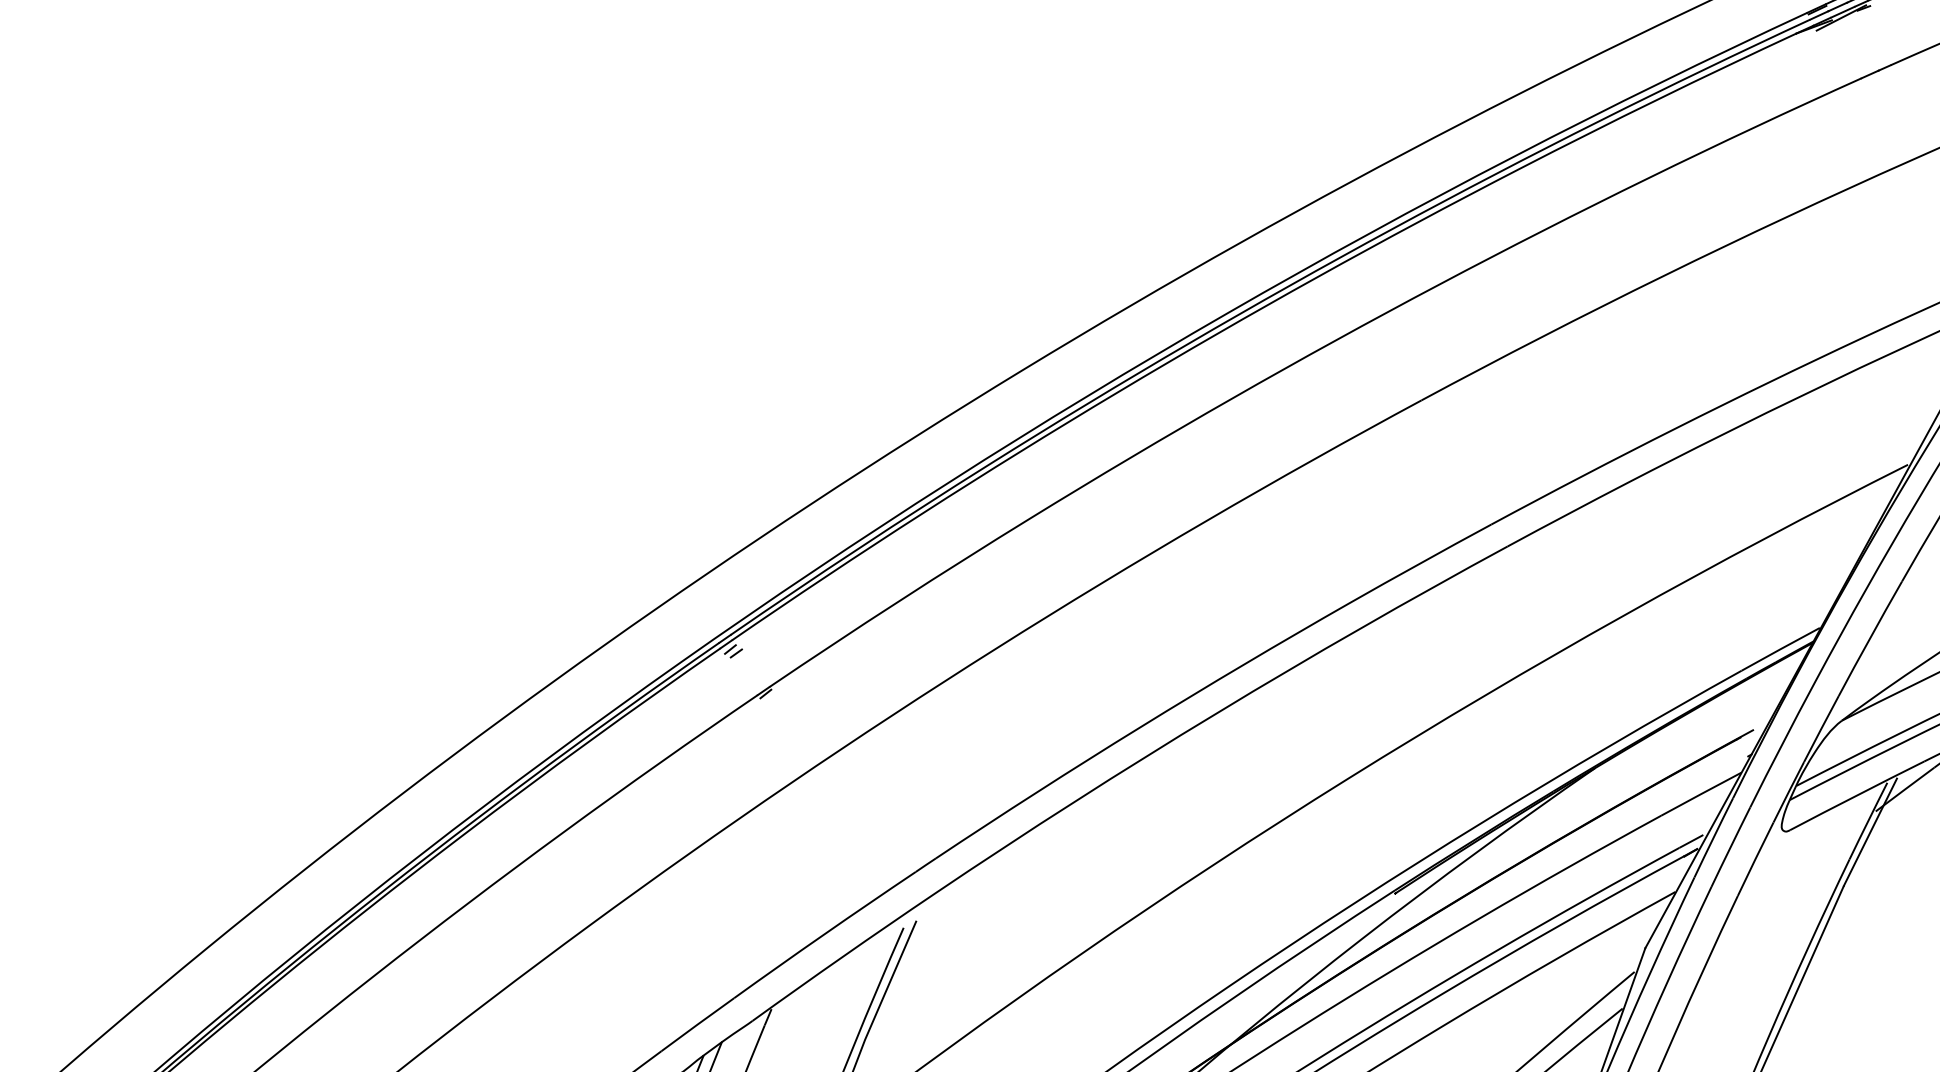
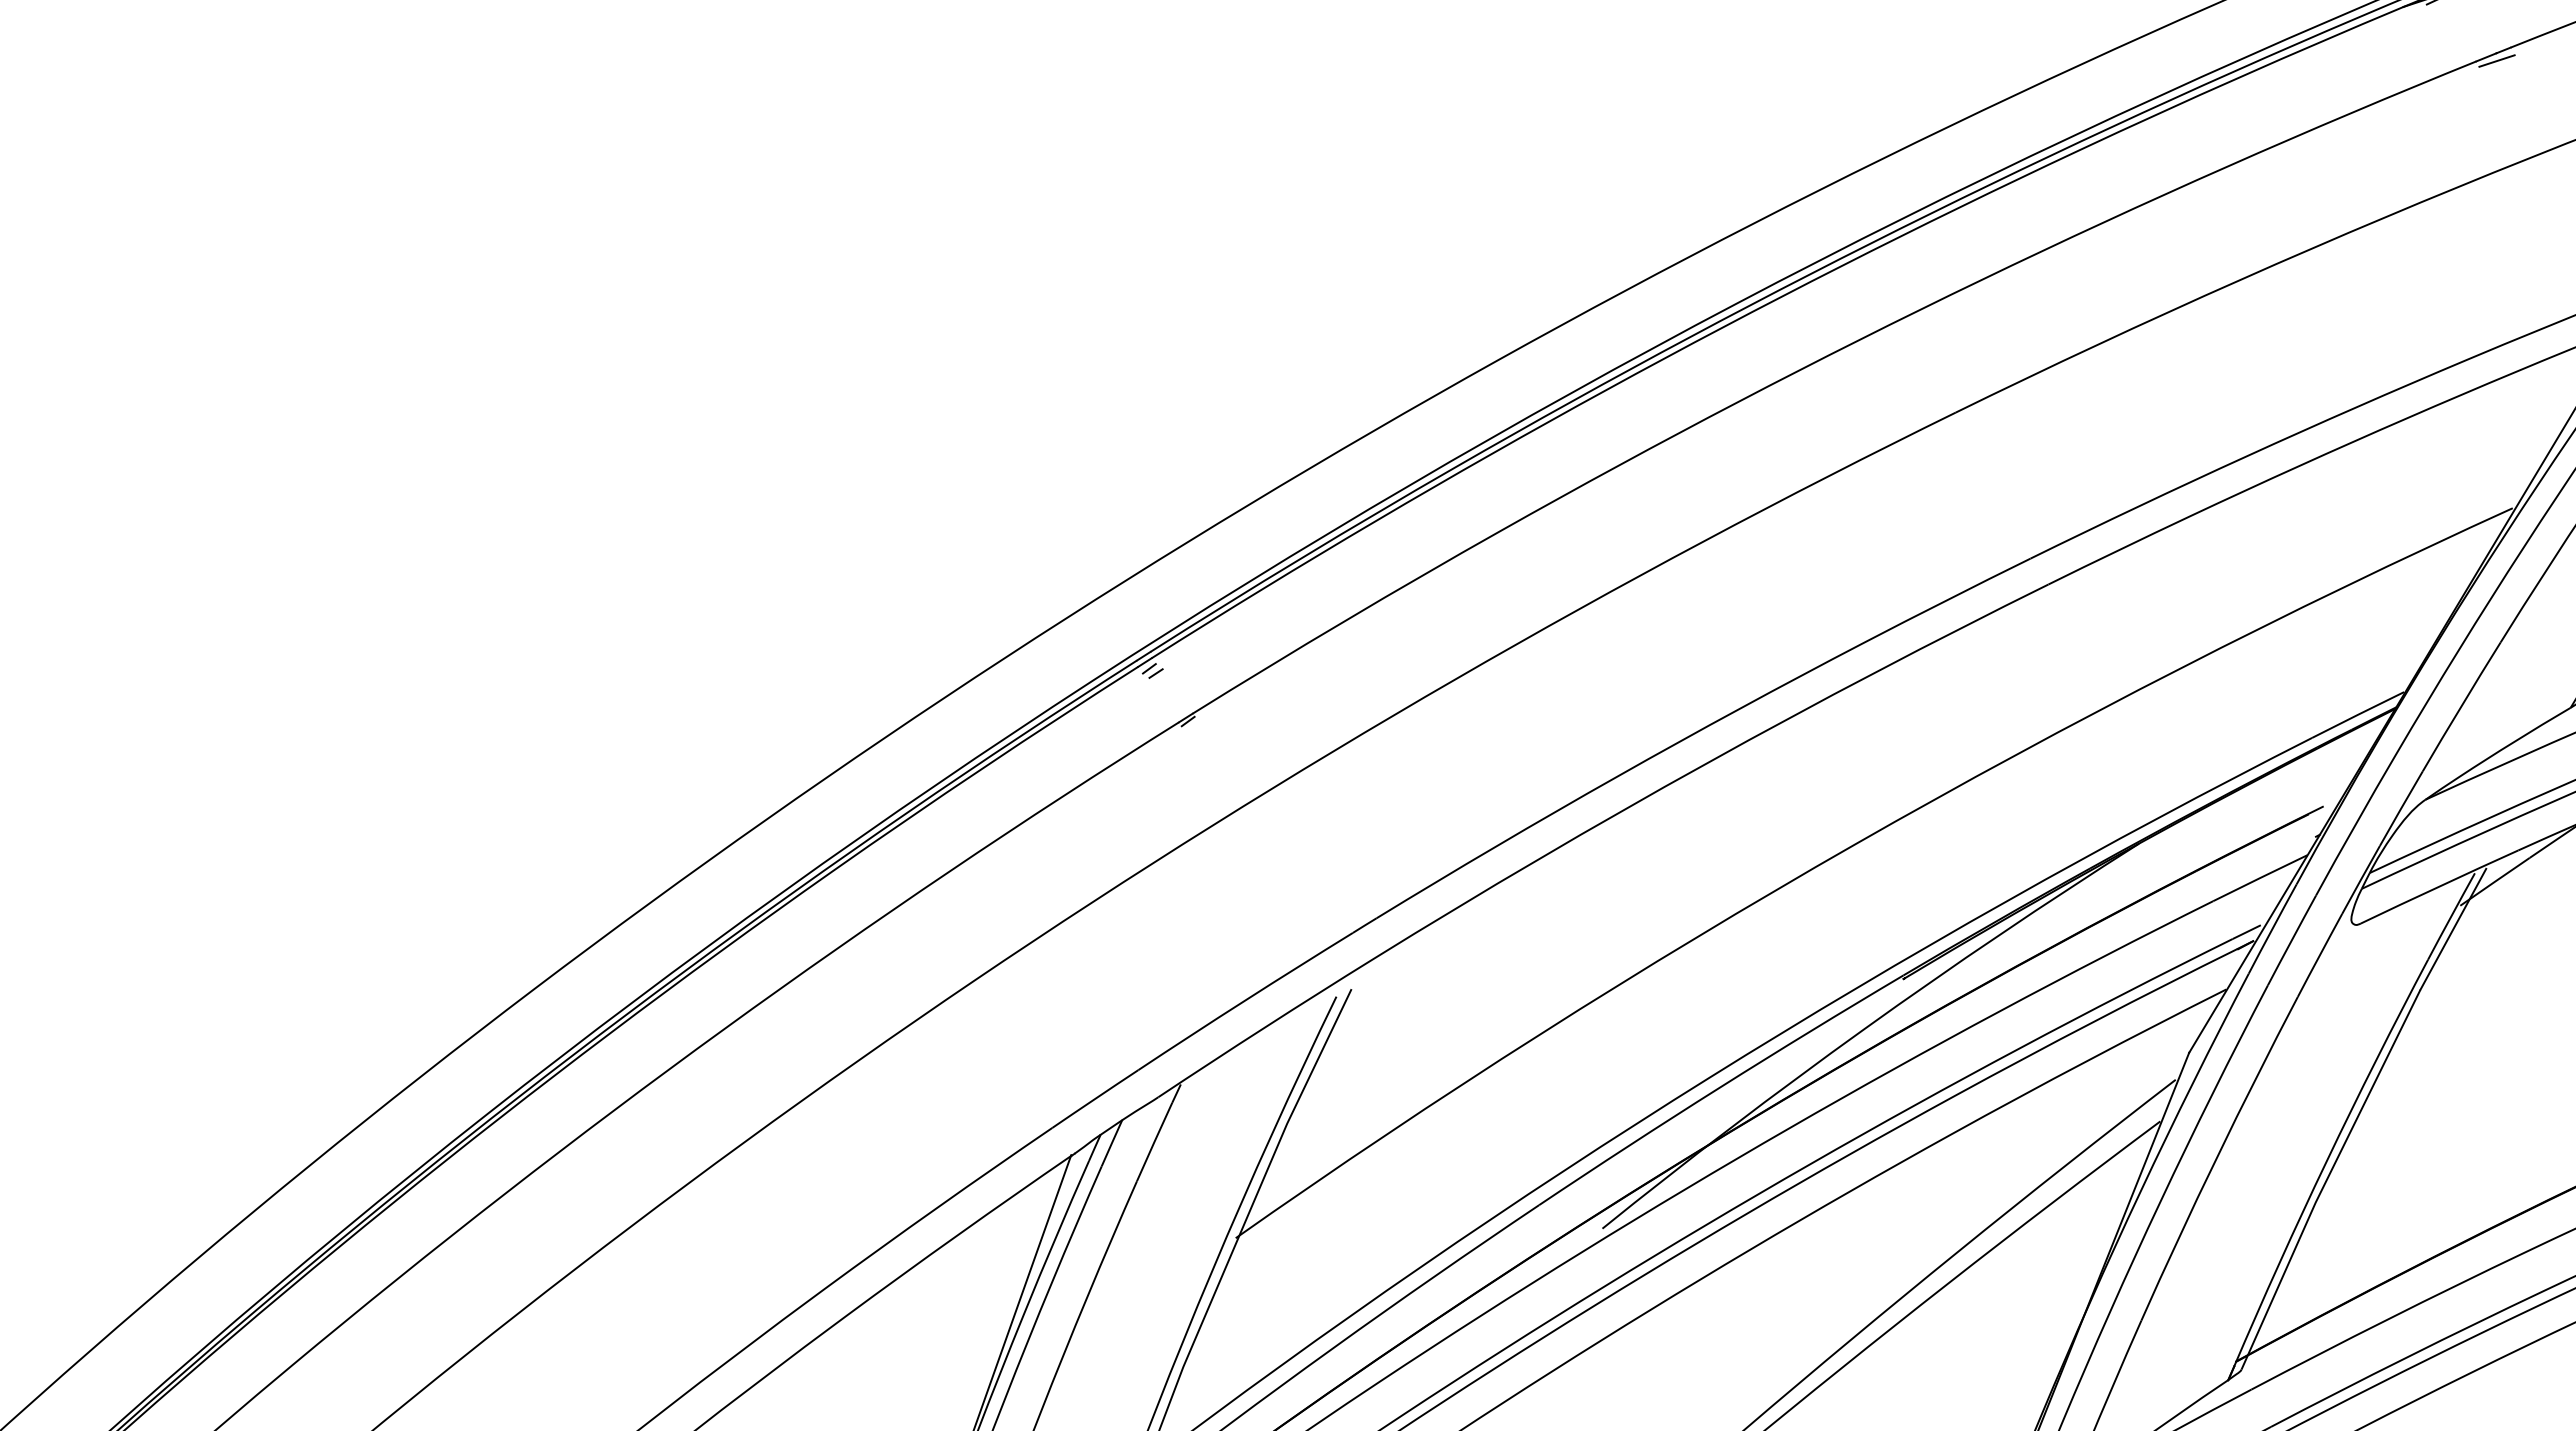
line: (1878, 76) -> (2496, 60), added

